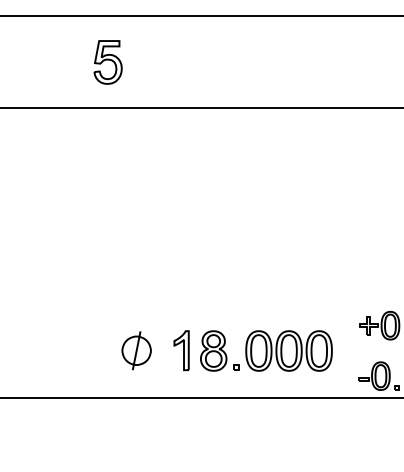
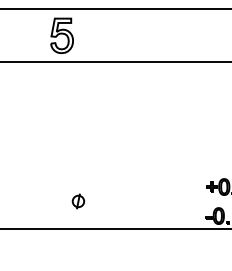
part: (107, 61) -> (61, 35), size x1.4
part: (136, 350) -> (78, 201), size x0.7
part: (253, 350) -> (145, 201), removed

